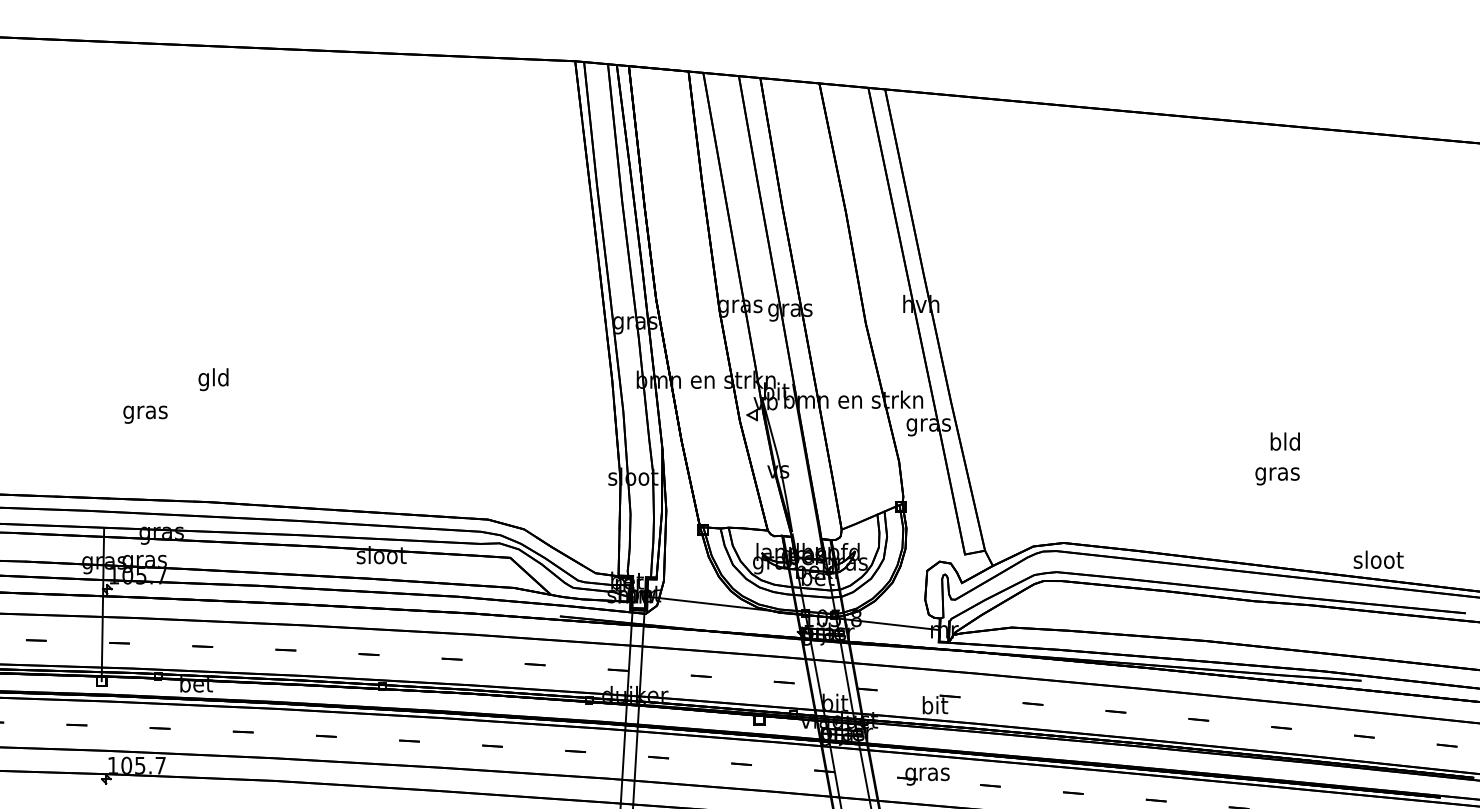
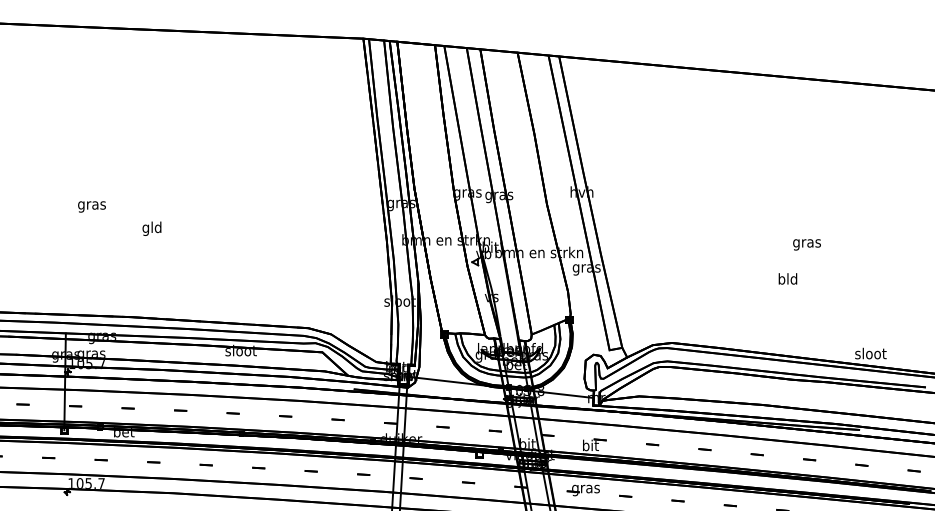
text: (212, 379) -> (151, 228), moved
text: (144, 413) -> (91, 206), moved
text: (1284, 440) -> (787, 278), moved
text: (1276, 475) -> (806, 244), moved

